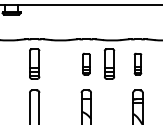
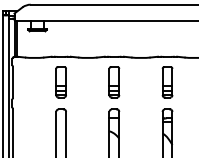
part: (86, 64) -> (114, 82), size x1.43
part: (108, 64) -> (137, 82), removed
part: (137, 64) -> (167, 82), size x1.43

